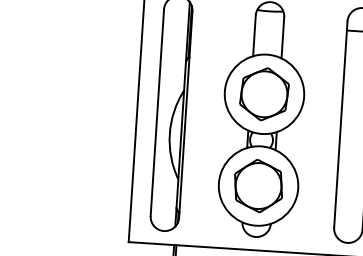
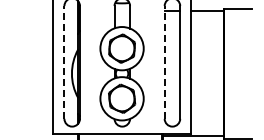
line: (157, 110) -> (64, 61), solid -> dashed
line: (340, 122) -> (164, 61), solid -> dashed

